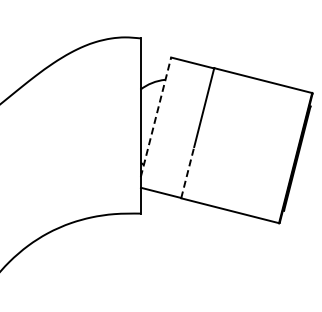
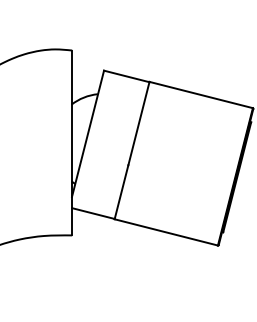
line: (155, 117) -> (87, 133), dashed -> solid
line: (187, 172) -> (121, 192), dashed -> solid

